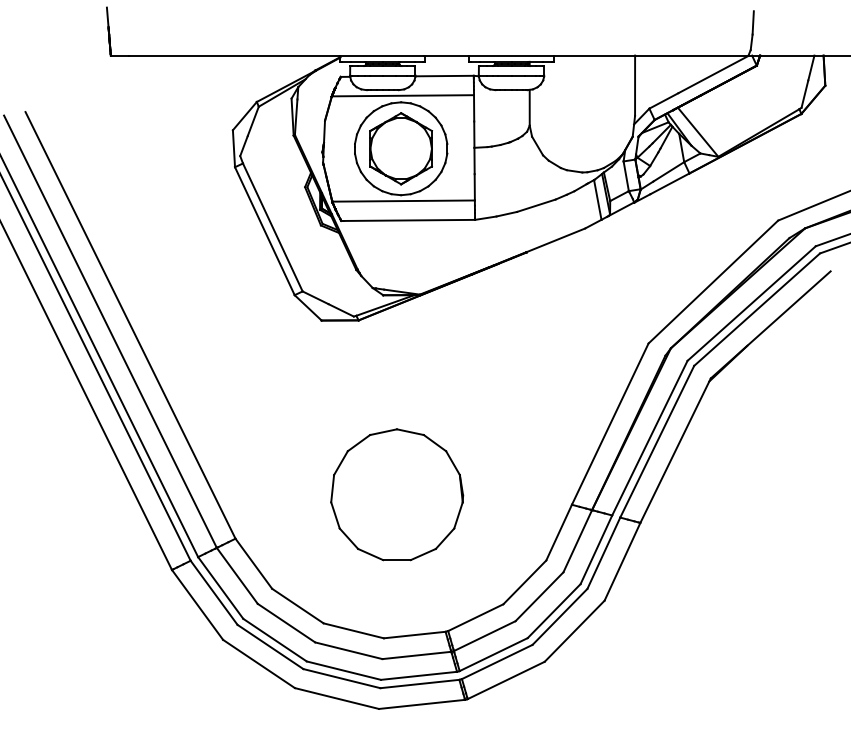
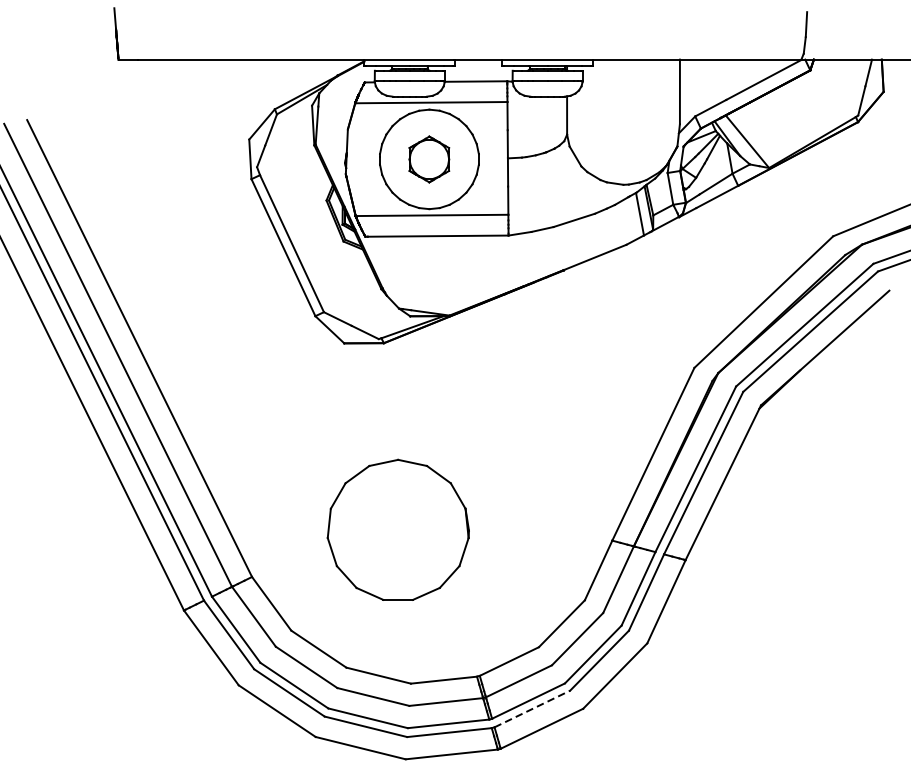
part: (400, 148) -> (428, 159), size x0.6
part: (397, 494) -> (398, 529), moved
line: (497, 661) -> (532, 708), solid -> dashed

